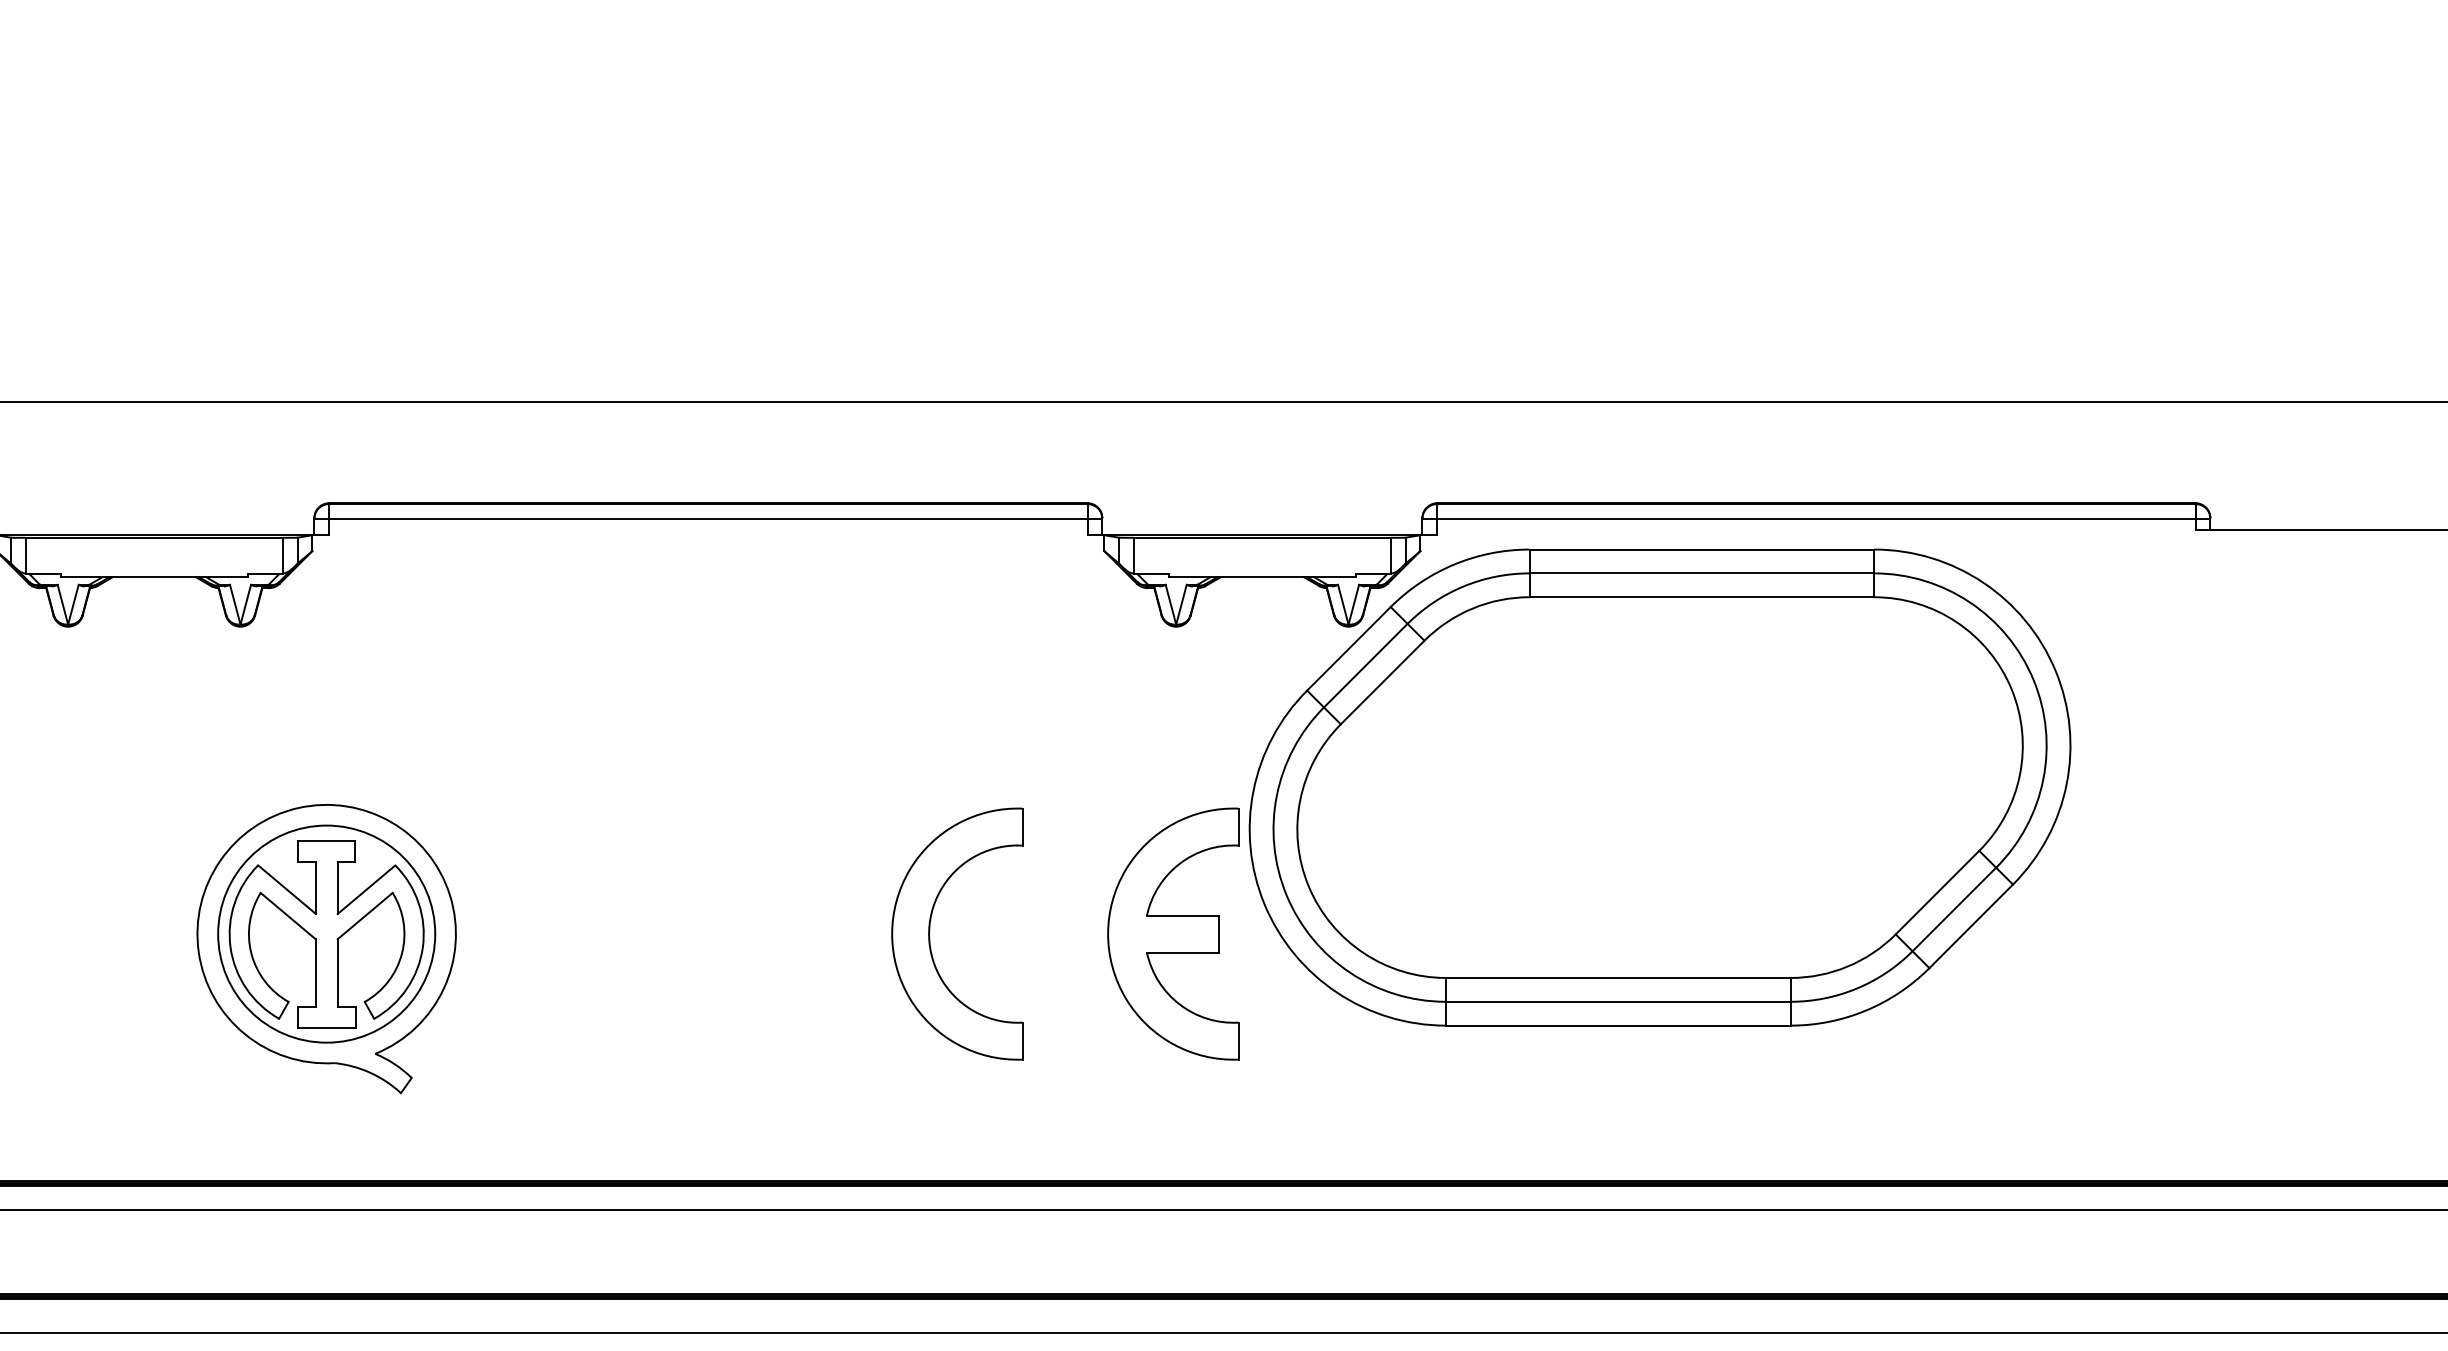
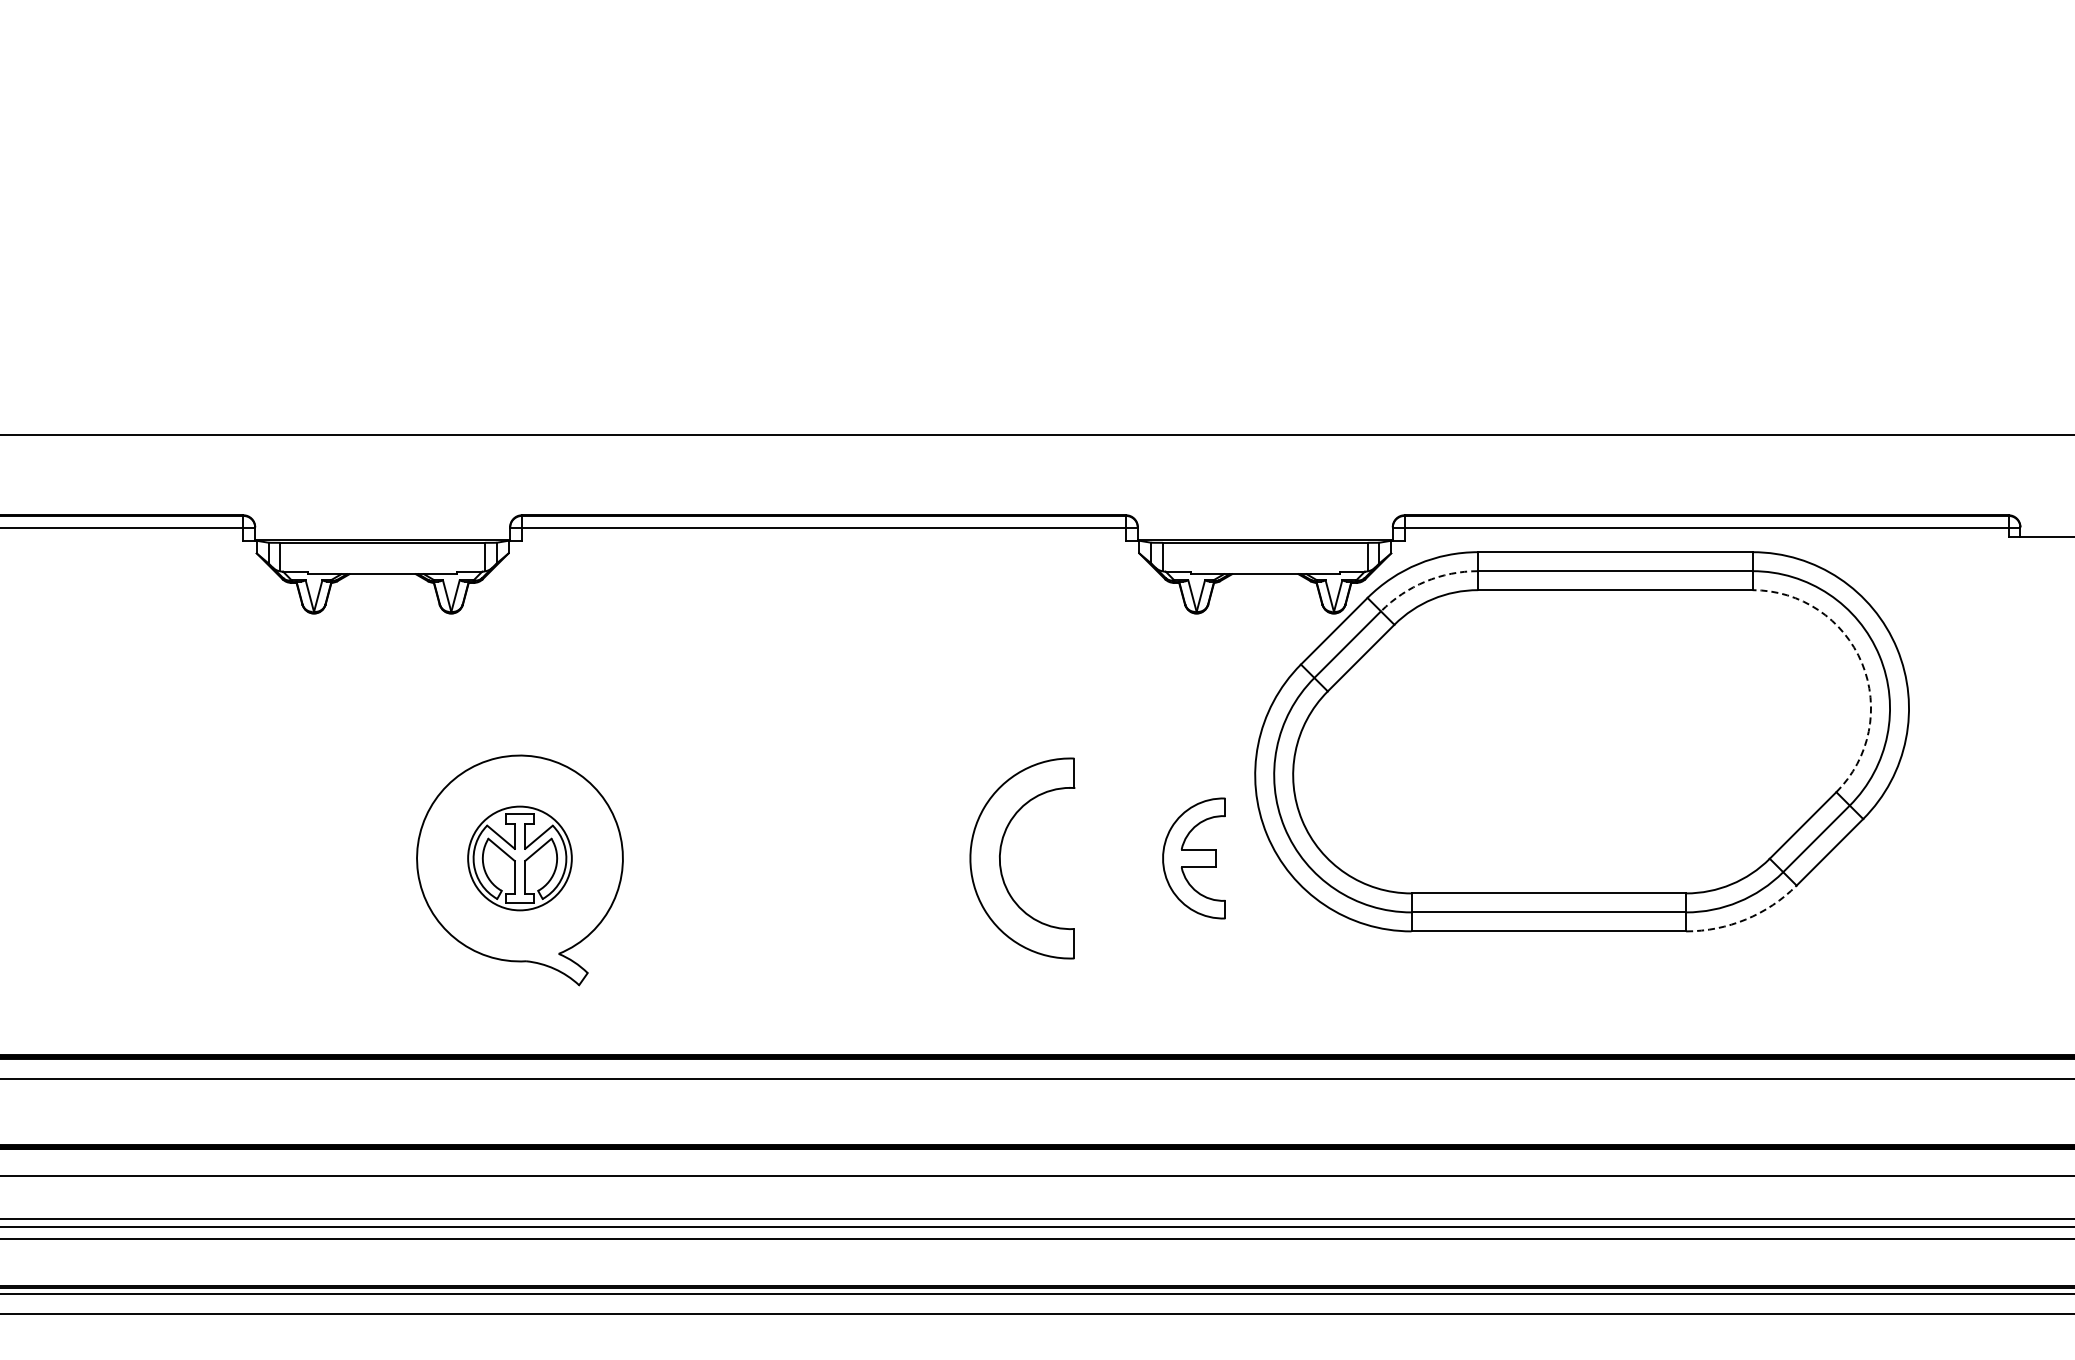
arc: (1463, 586) -> (1425, 581), solid -> dashed
arc: (2012, 689) -> (1862, 663), solid -> dashed
part: (326, 934) -> (519, 858), size x0.6
part: (1172, 934) -> (1193, 858), size x0.6
arc: (1865, 1010) -> (1745, 919), solid -> dashed

